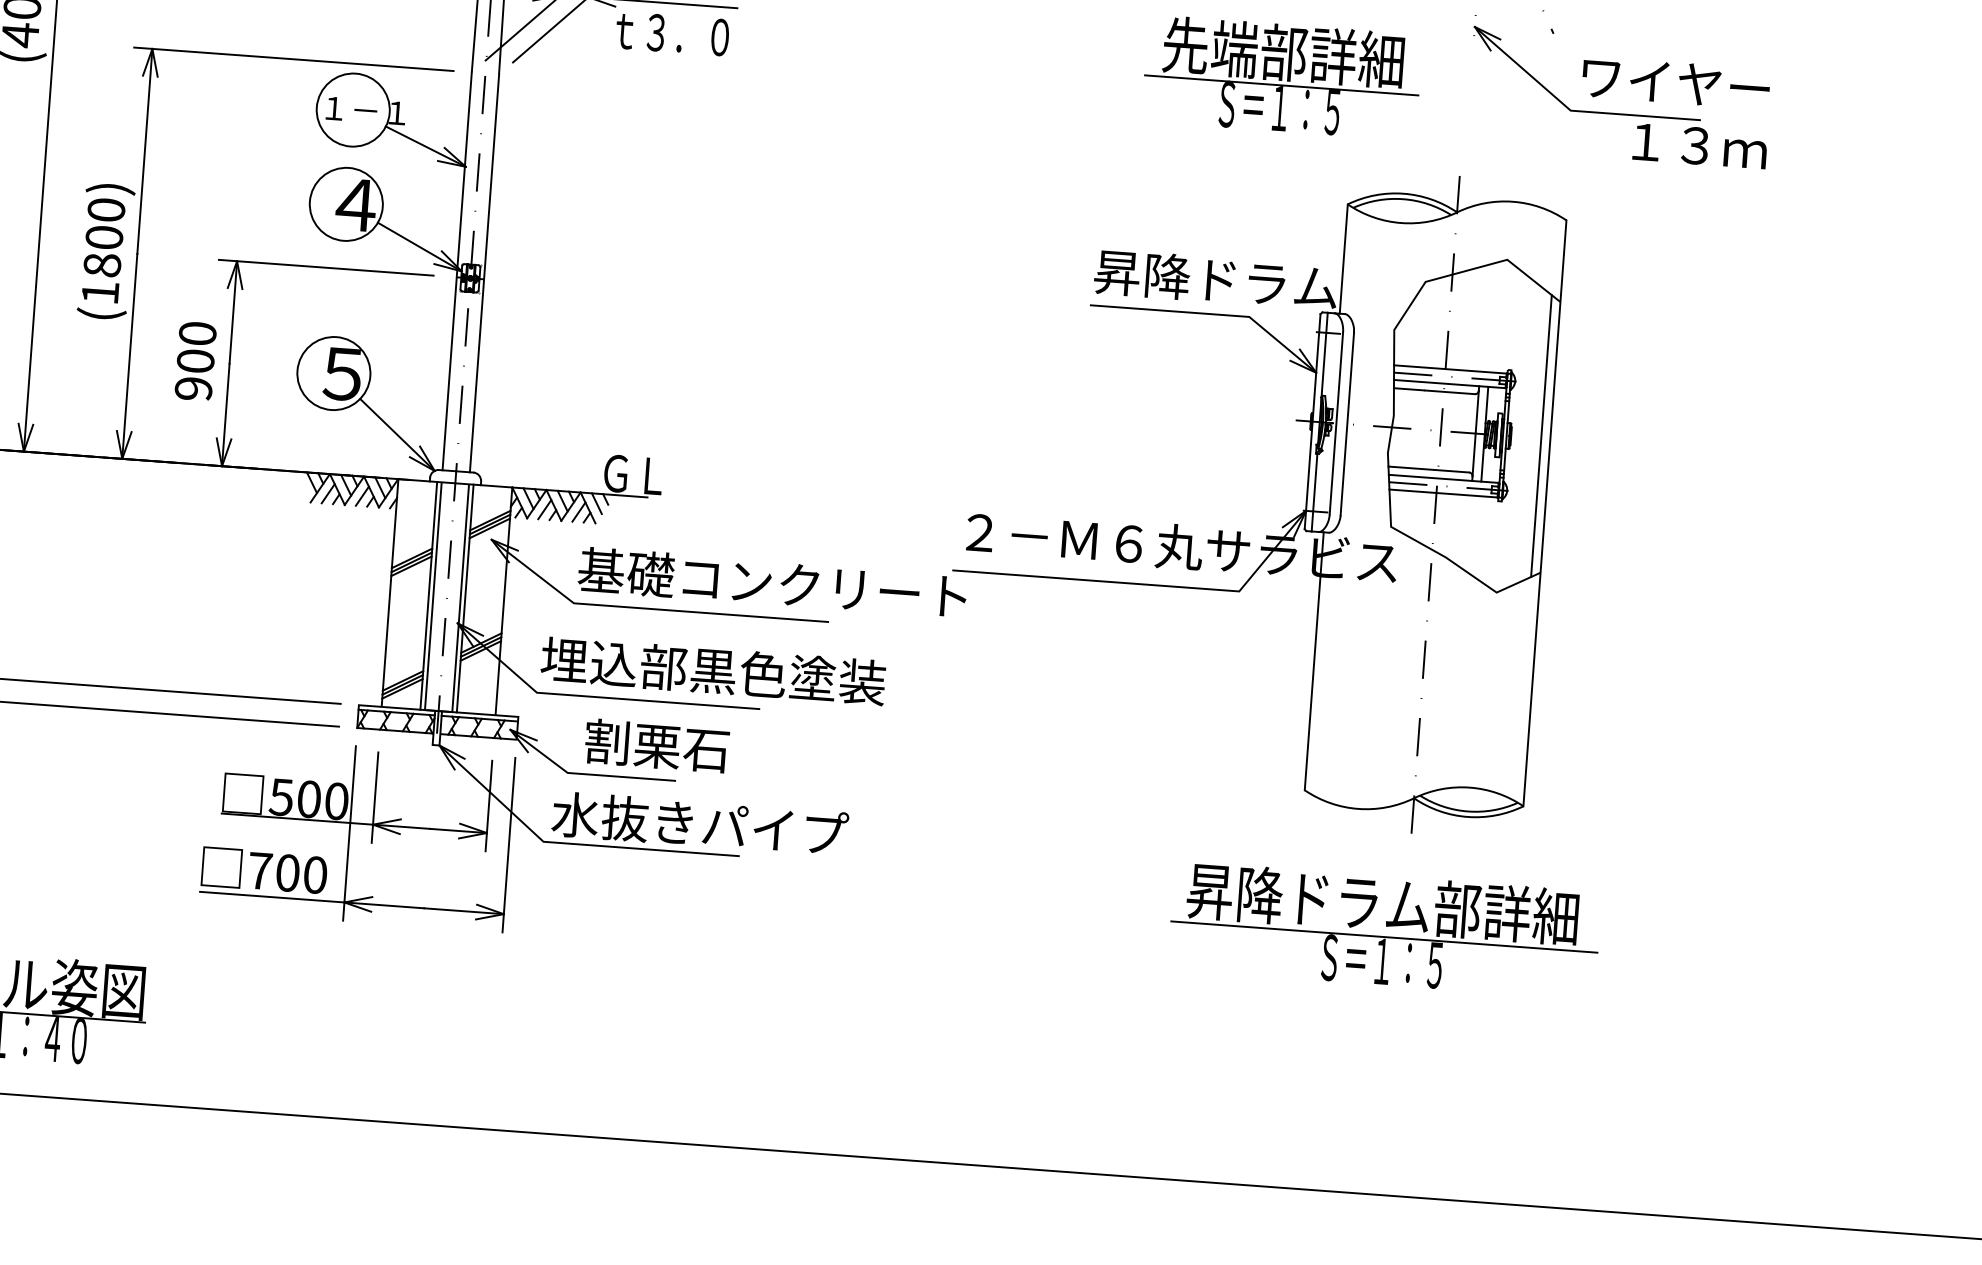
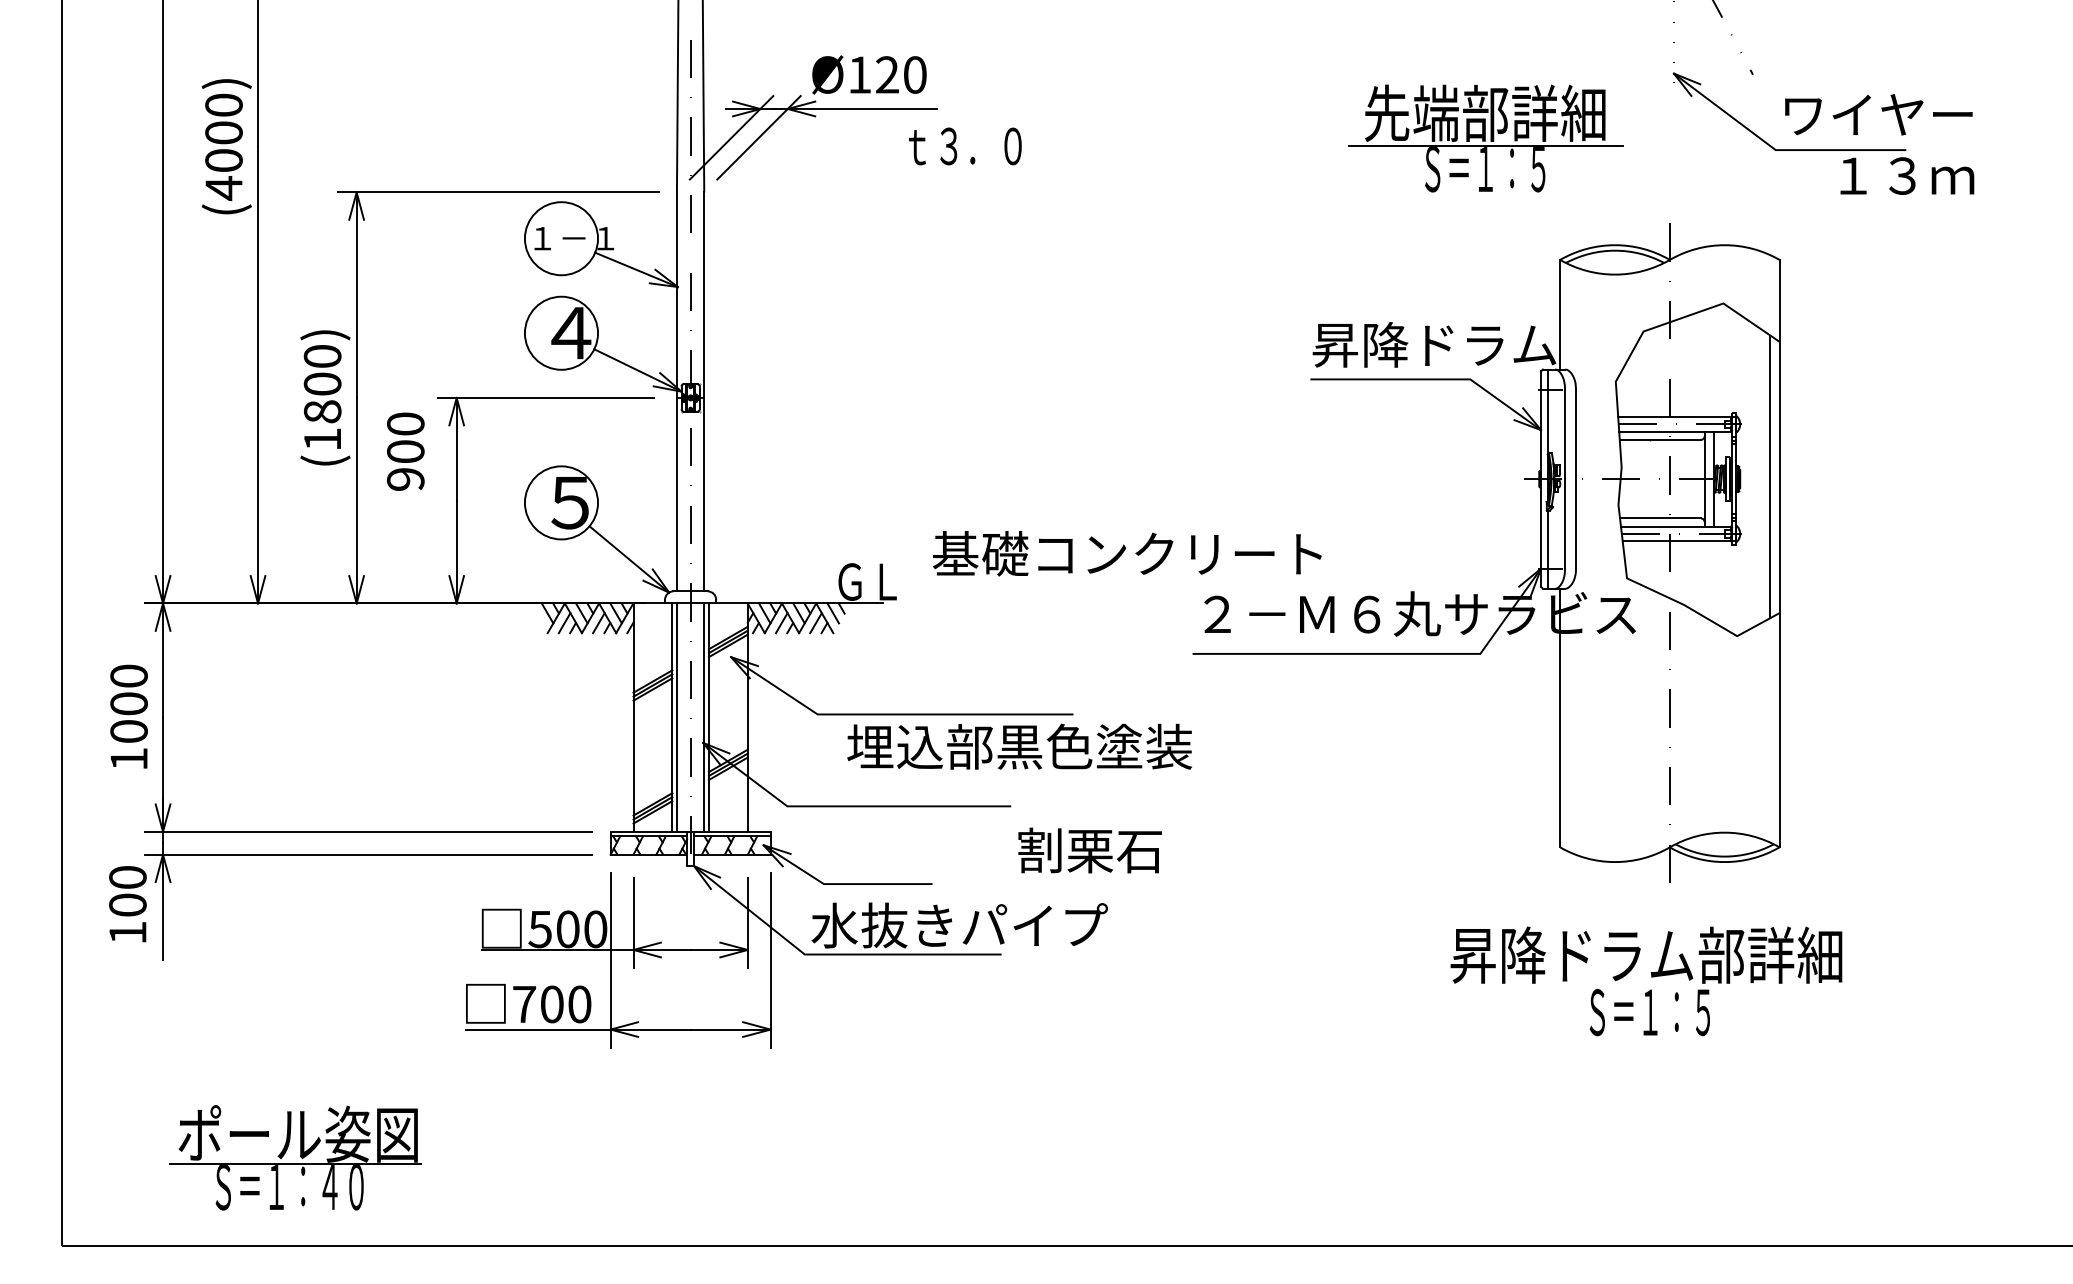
text: (672, 34) -> (965, 146), moved
text: (195, 360) -> (405, 451), moved
text: (771, 582) -> (1126, 553), moved
text: (713, 670) -> (1019, 746), moved
text: (656, 745) -> (1089, 850), moved
line: (1383, 936) -> (1649, 987), removed

